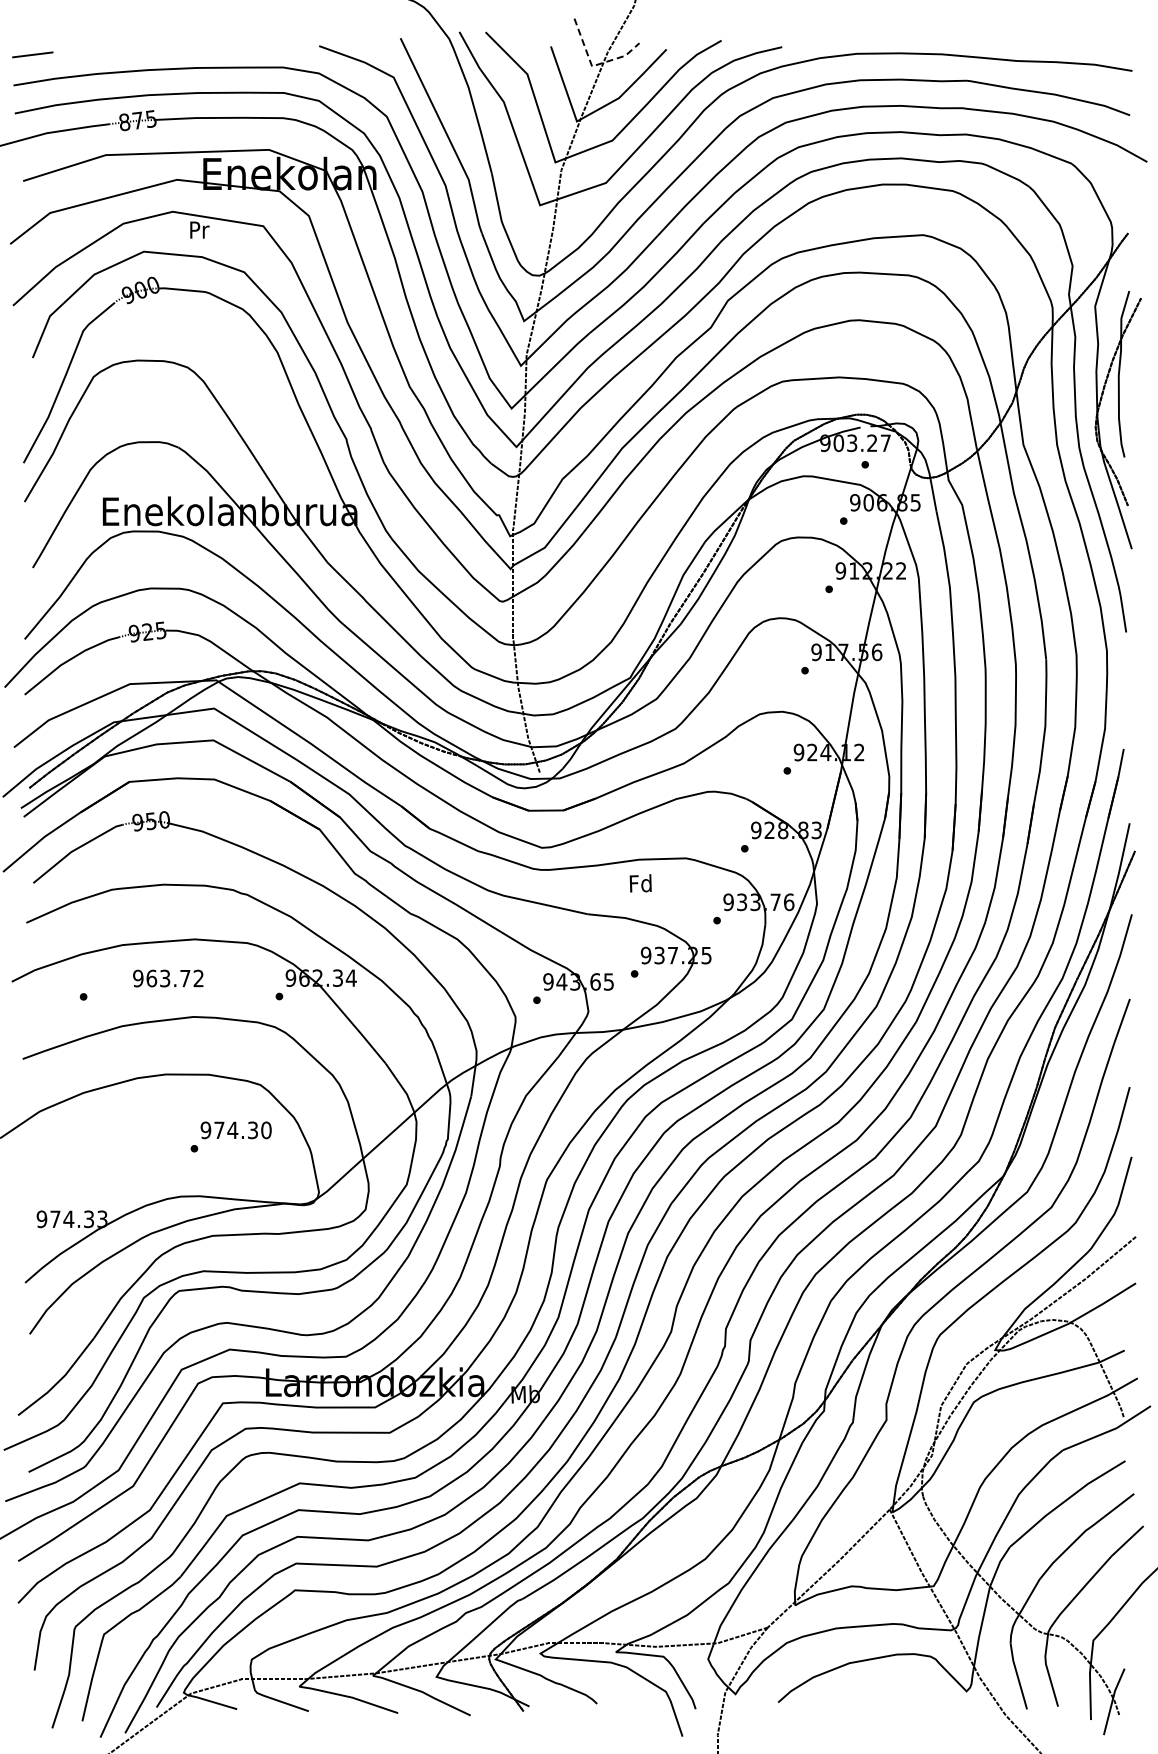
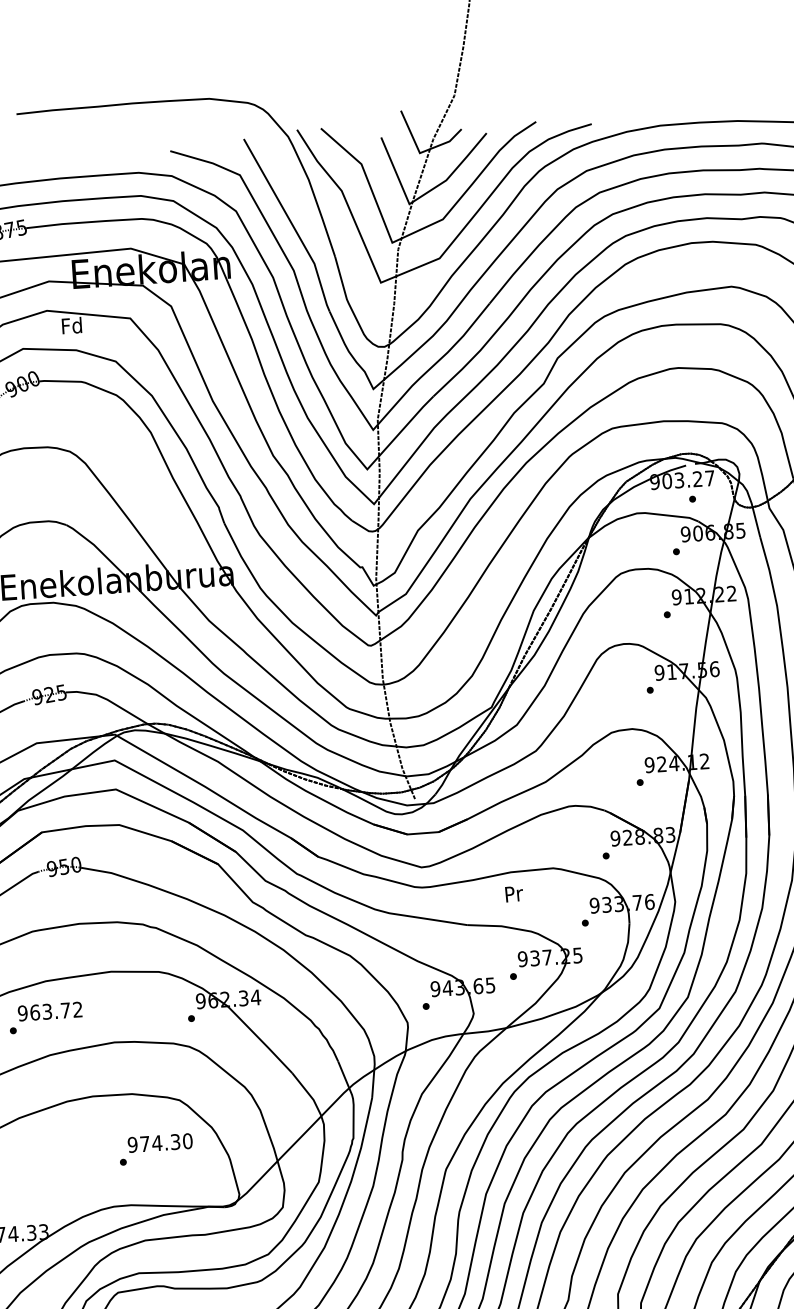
line: (593, 65) -> (421, 152), dashed -> solid
text: (198, 229) -> (71, 325), Pr -> Fd
text: (640, 883) -> (513, 893), Fd -> Pr
text: (168, 978) -> (50, 1011), moved

